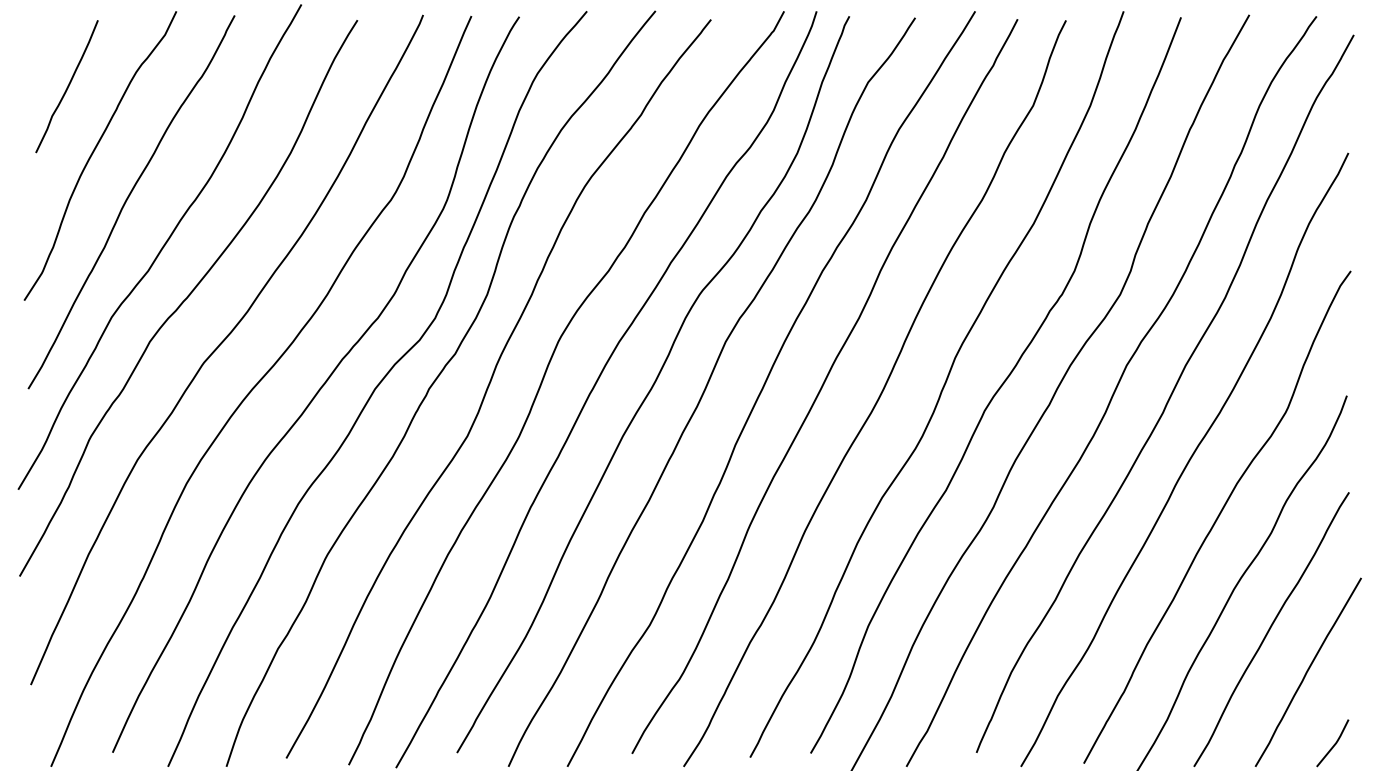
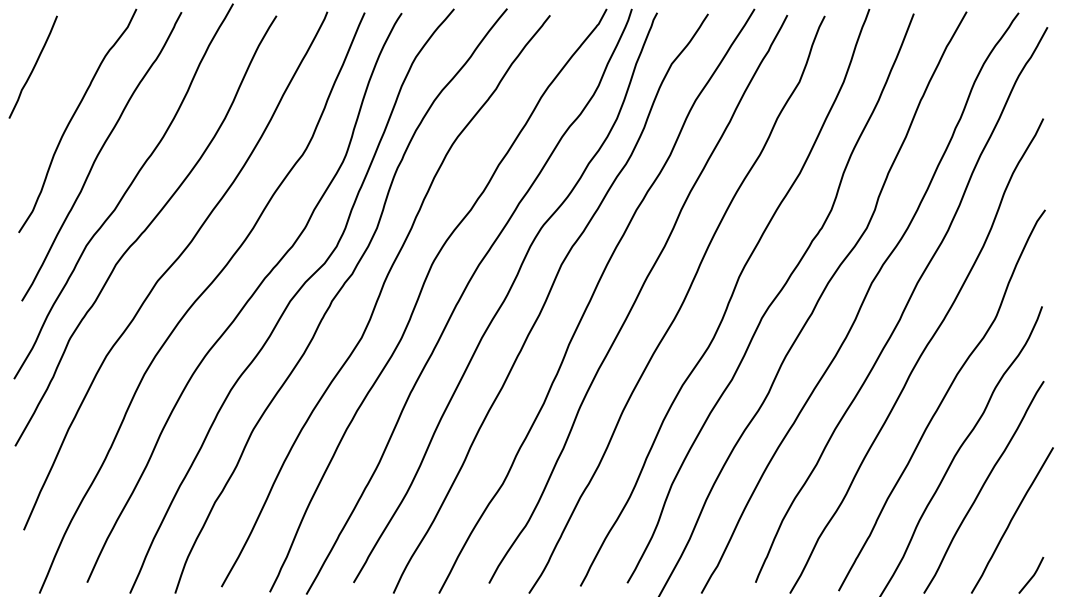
curve: (67, 86) -> (33, 67), moved

